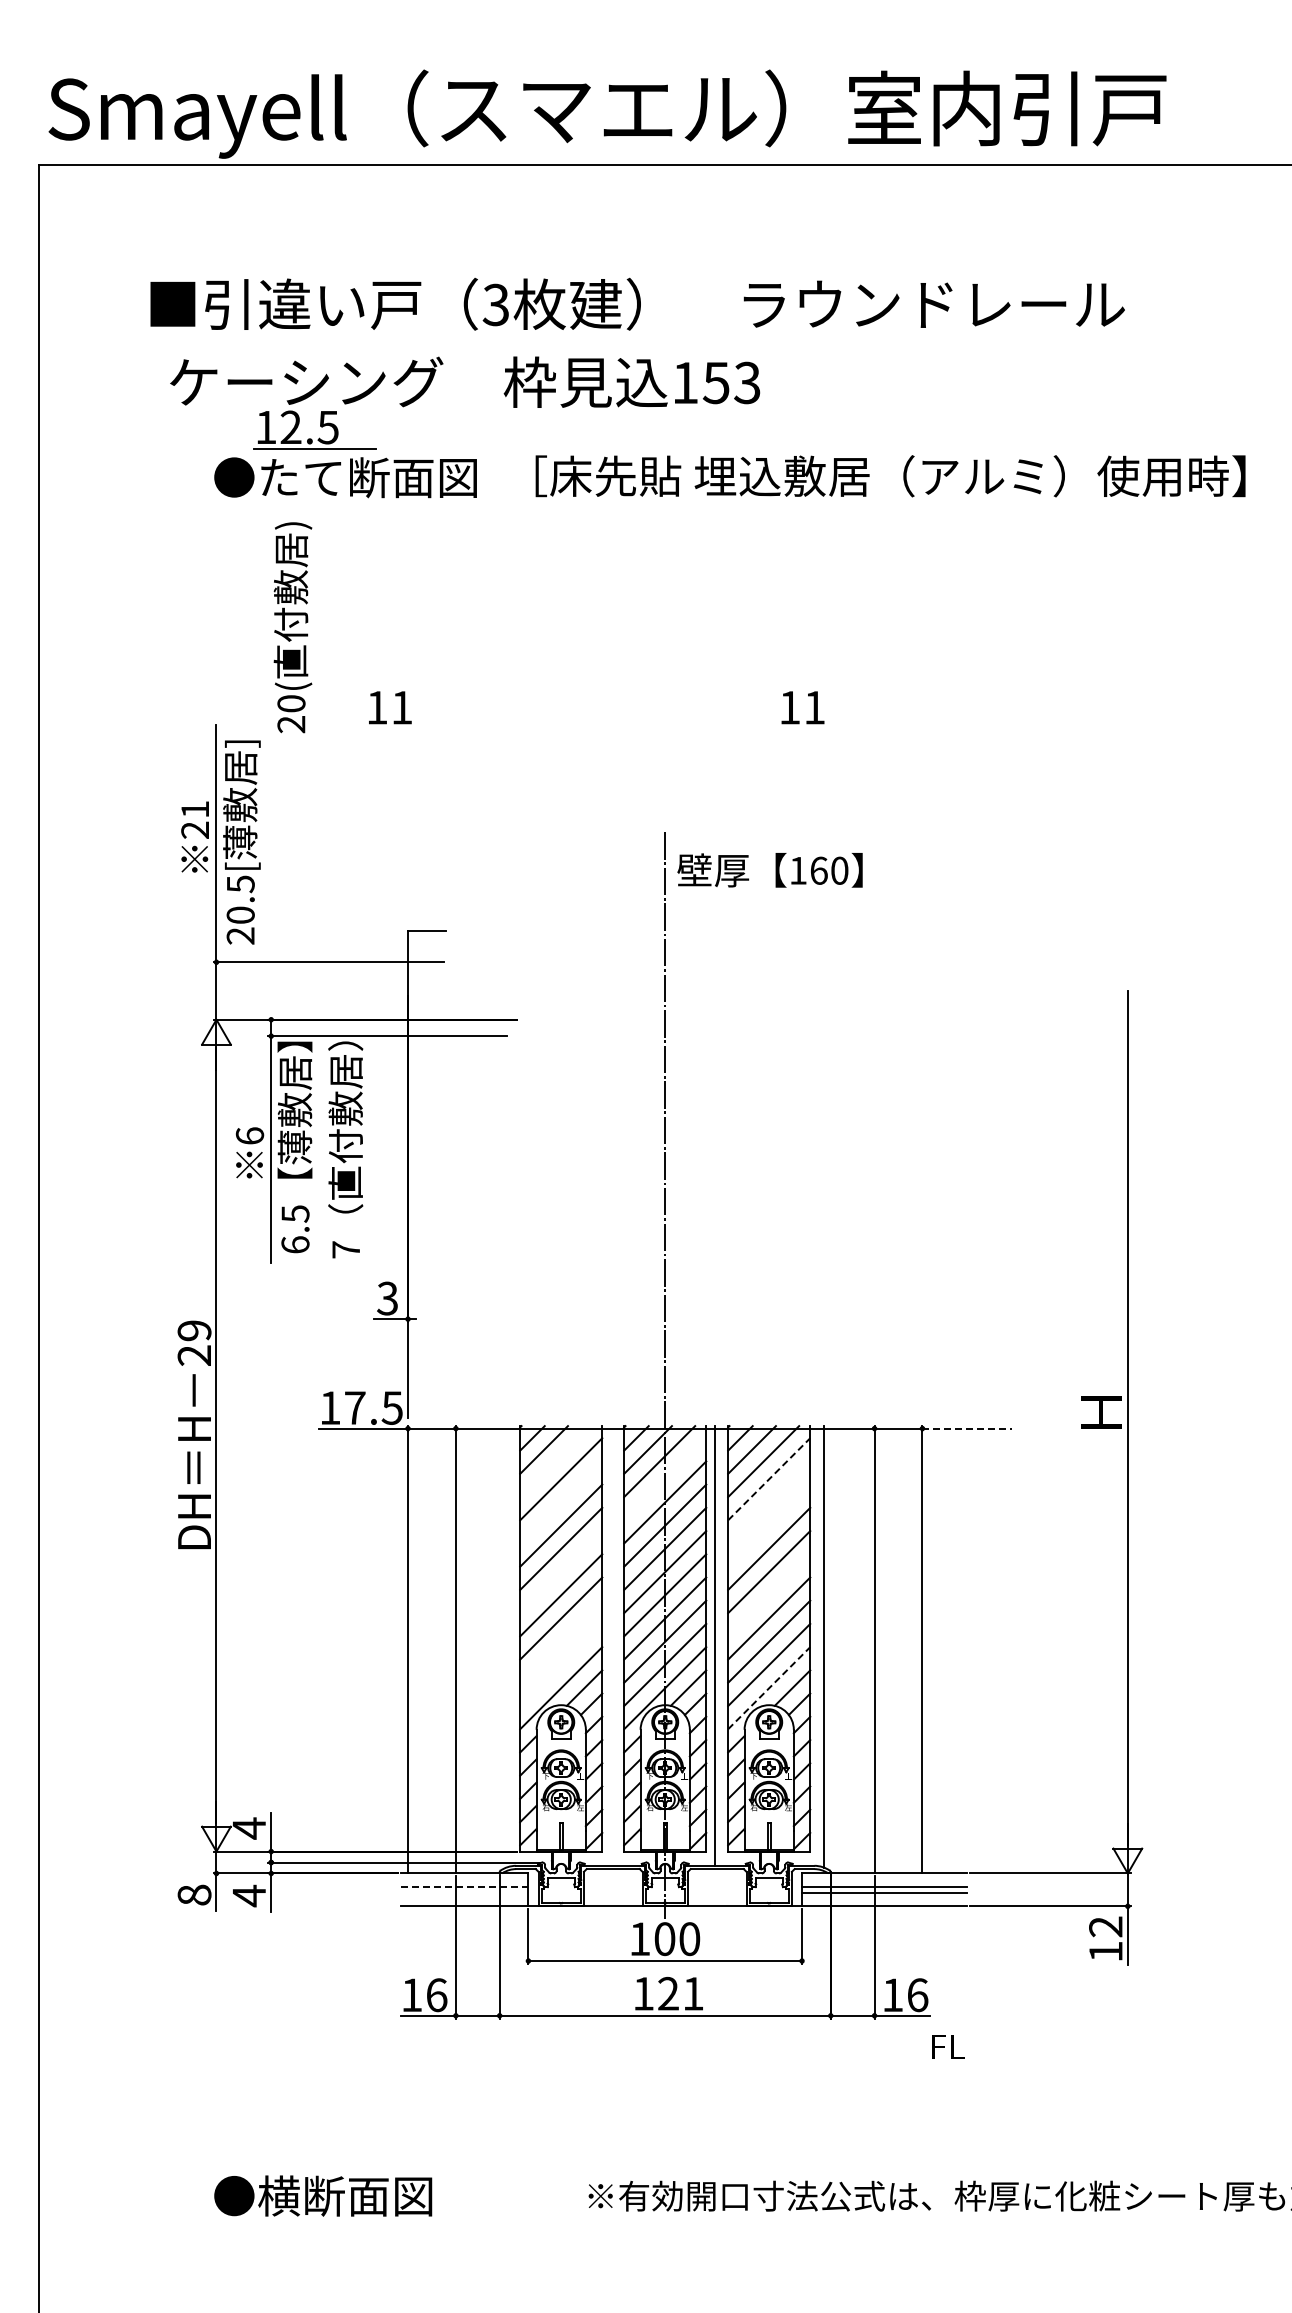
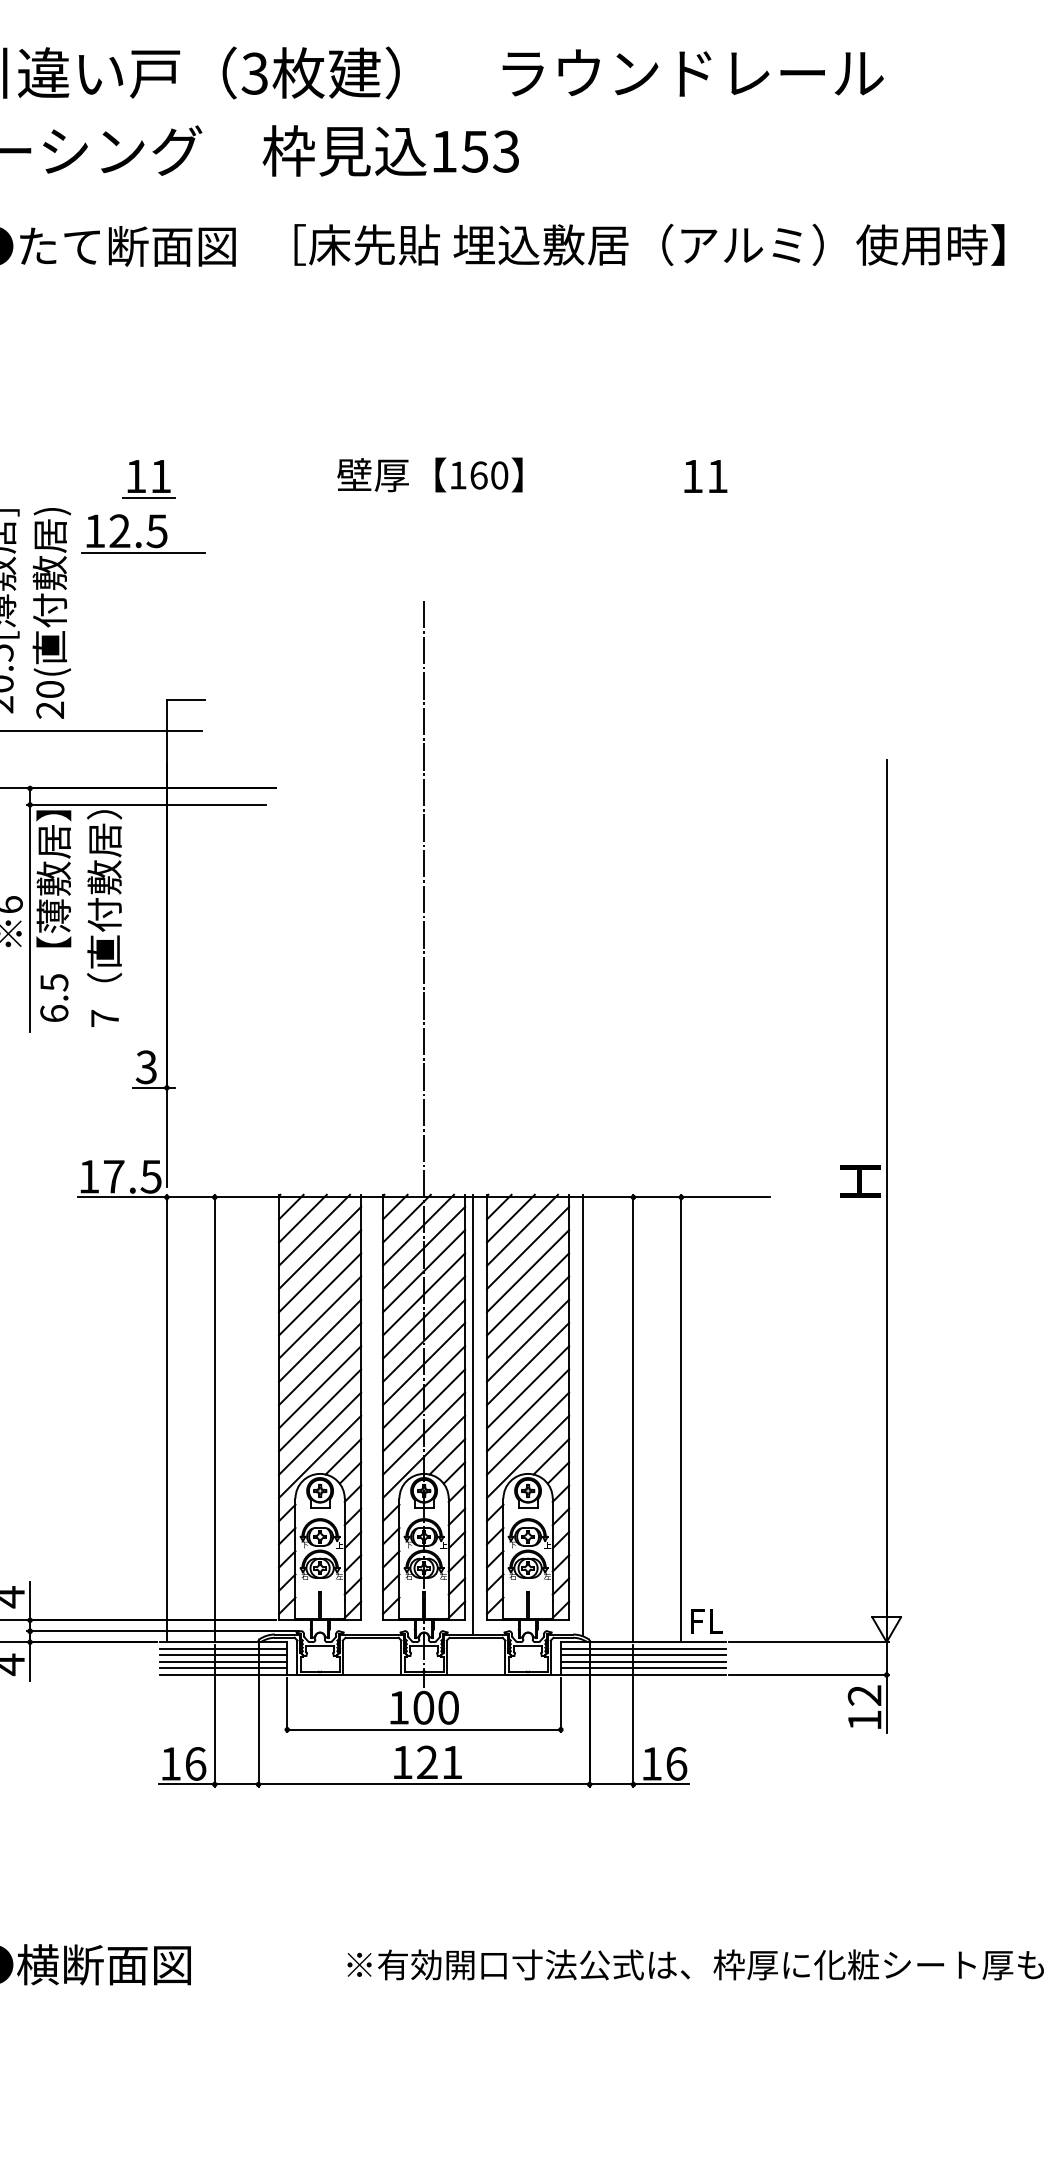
part: (320, 426) -> (149, 530), moved
text: (292, 627) -> (51, 613), moved
text: (802, 707) -> (705, 476), moved
line: (390, 729) -> (149, 498), added
text: (769, 870) -> (429, 475), moved
line: (966, 1428) -> (725, 1197), dashed -> solid
line: (555, 1461) -> (314, 1230), added
line: (769, 1478) -> (528, 1247), dashed -> solid
line: (665, 1479) -> (424, 1248), added
line: (561, 1502) -> (320, 1271), added
line: (769, 1502) -> (528, 1271), added
line: (769, 1525) -> (528, 1294), added
line: (561, 1572) -> (320, 1341), added
line: (769, 1595) -> (528, 1364), added
line: (561, 1641) -> (320, 1410), added
line: (561, 1664) -> (320, 1433), added
line: (769, 1687) -> (528, 1456), dashed -> solid
line: (464, 1880) -> (223, 1649), added
line: (884, 1880) -> (643, 1649), added
line: (464, 1886) -> (223, 1655), dashed -> solid
line: (464, 1893) -> (223, 1662), added
line: (464, 1899) -> (223, 1668), added
line: (884, 1899) -> (643, 1668), added
text: (948, 2046) -> (707, 1621), moved

